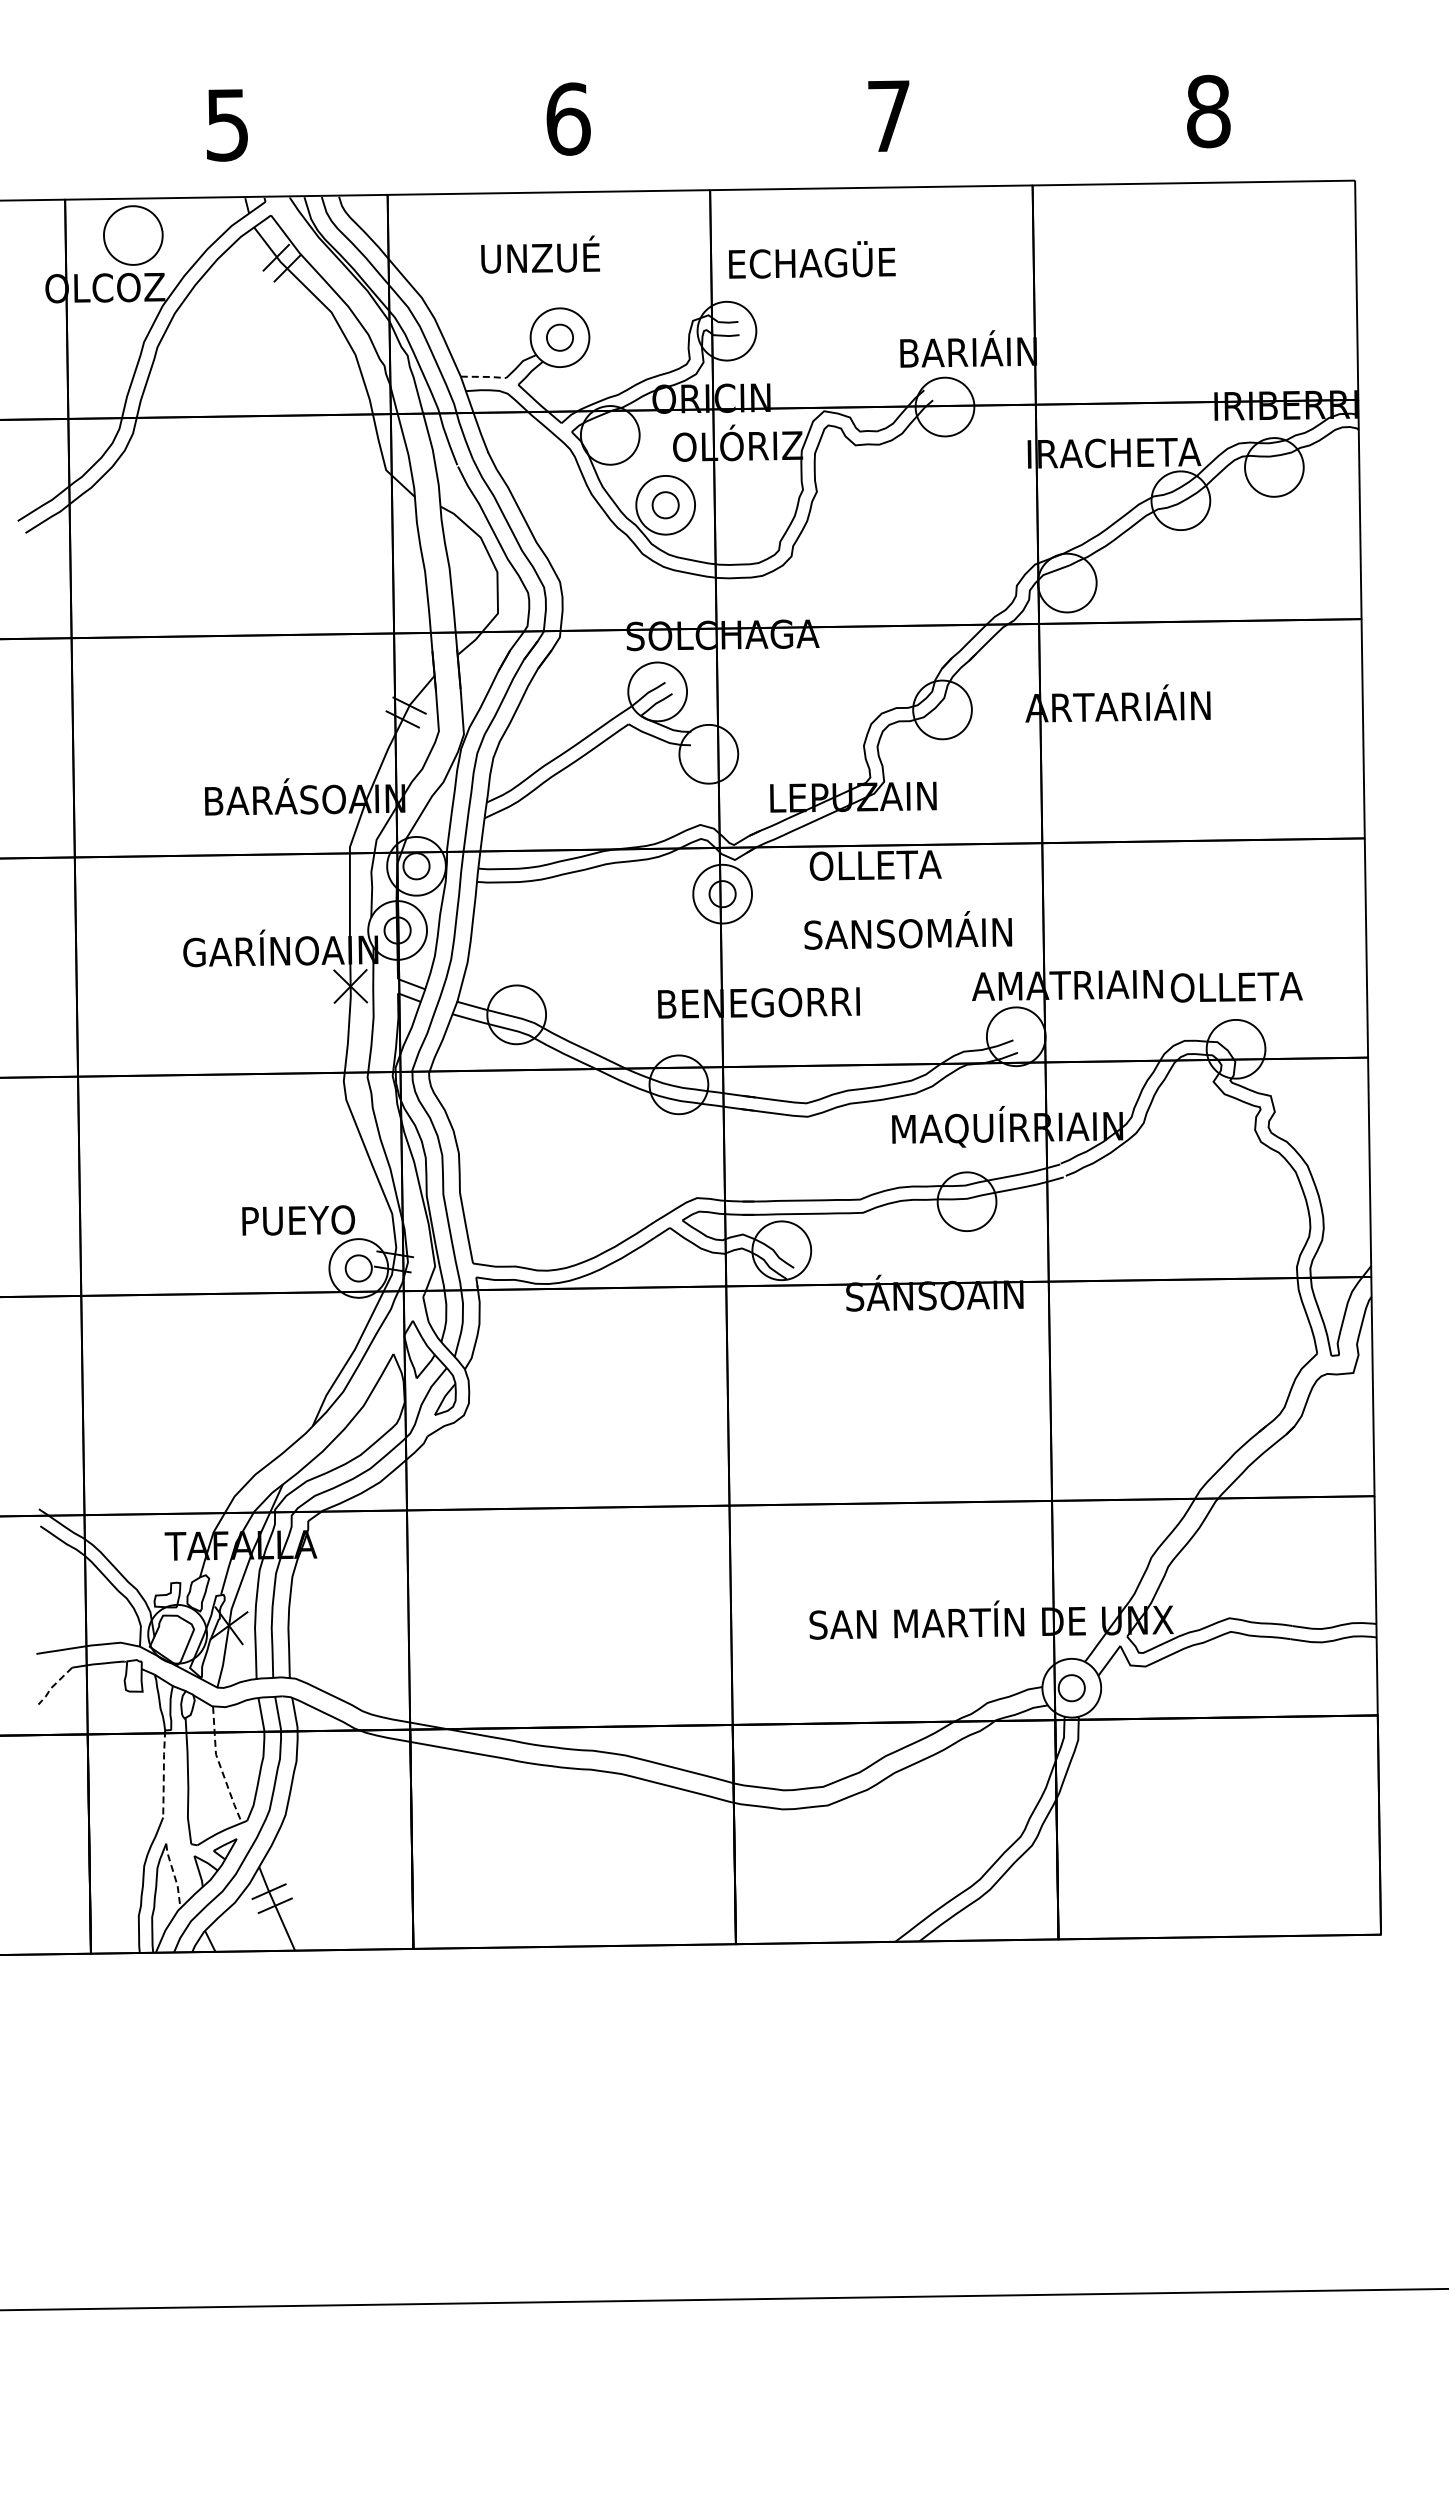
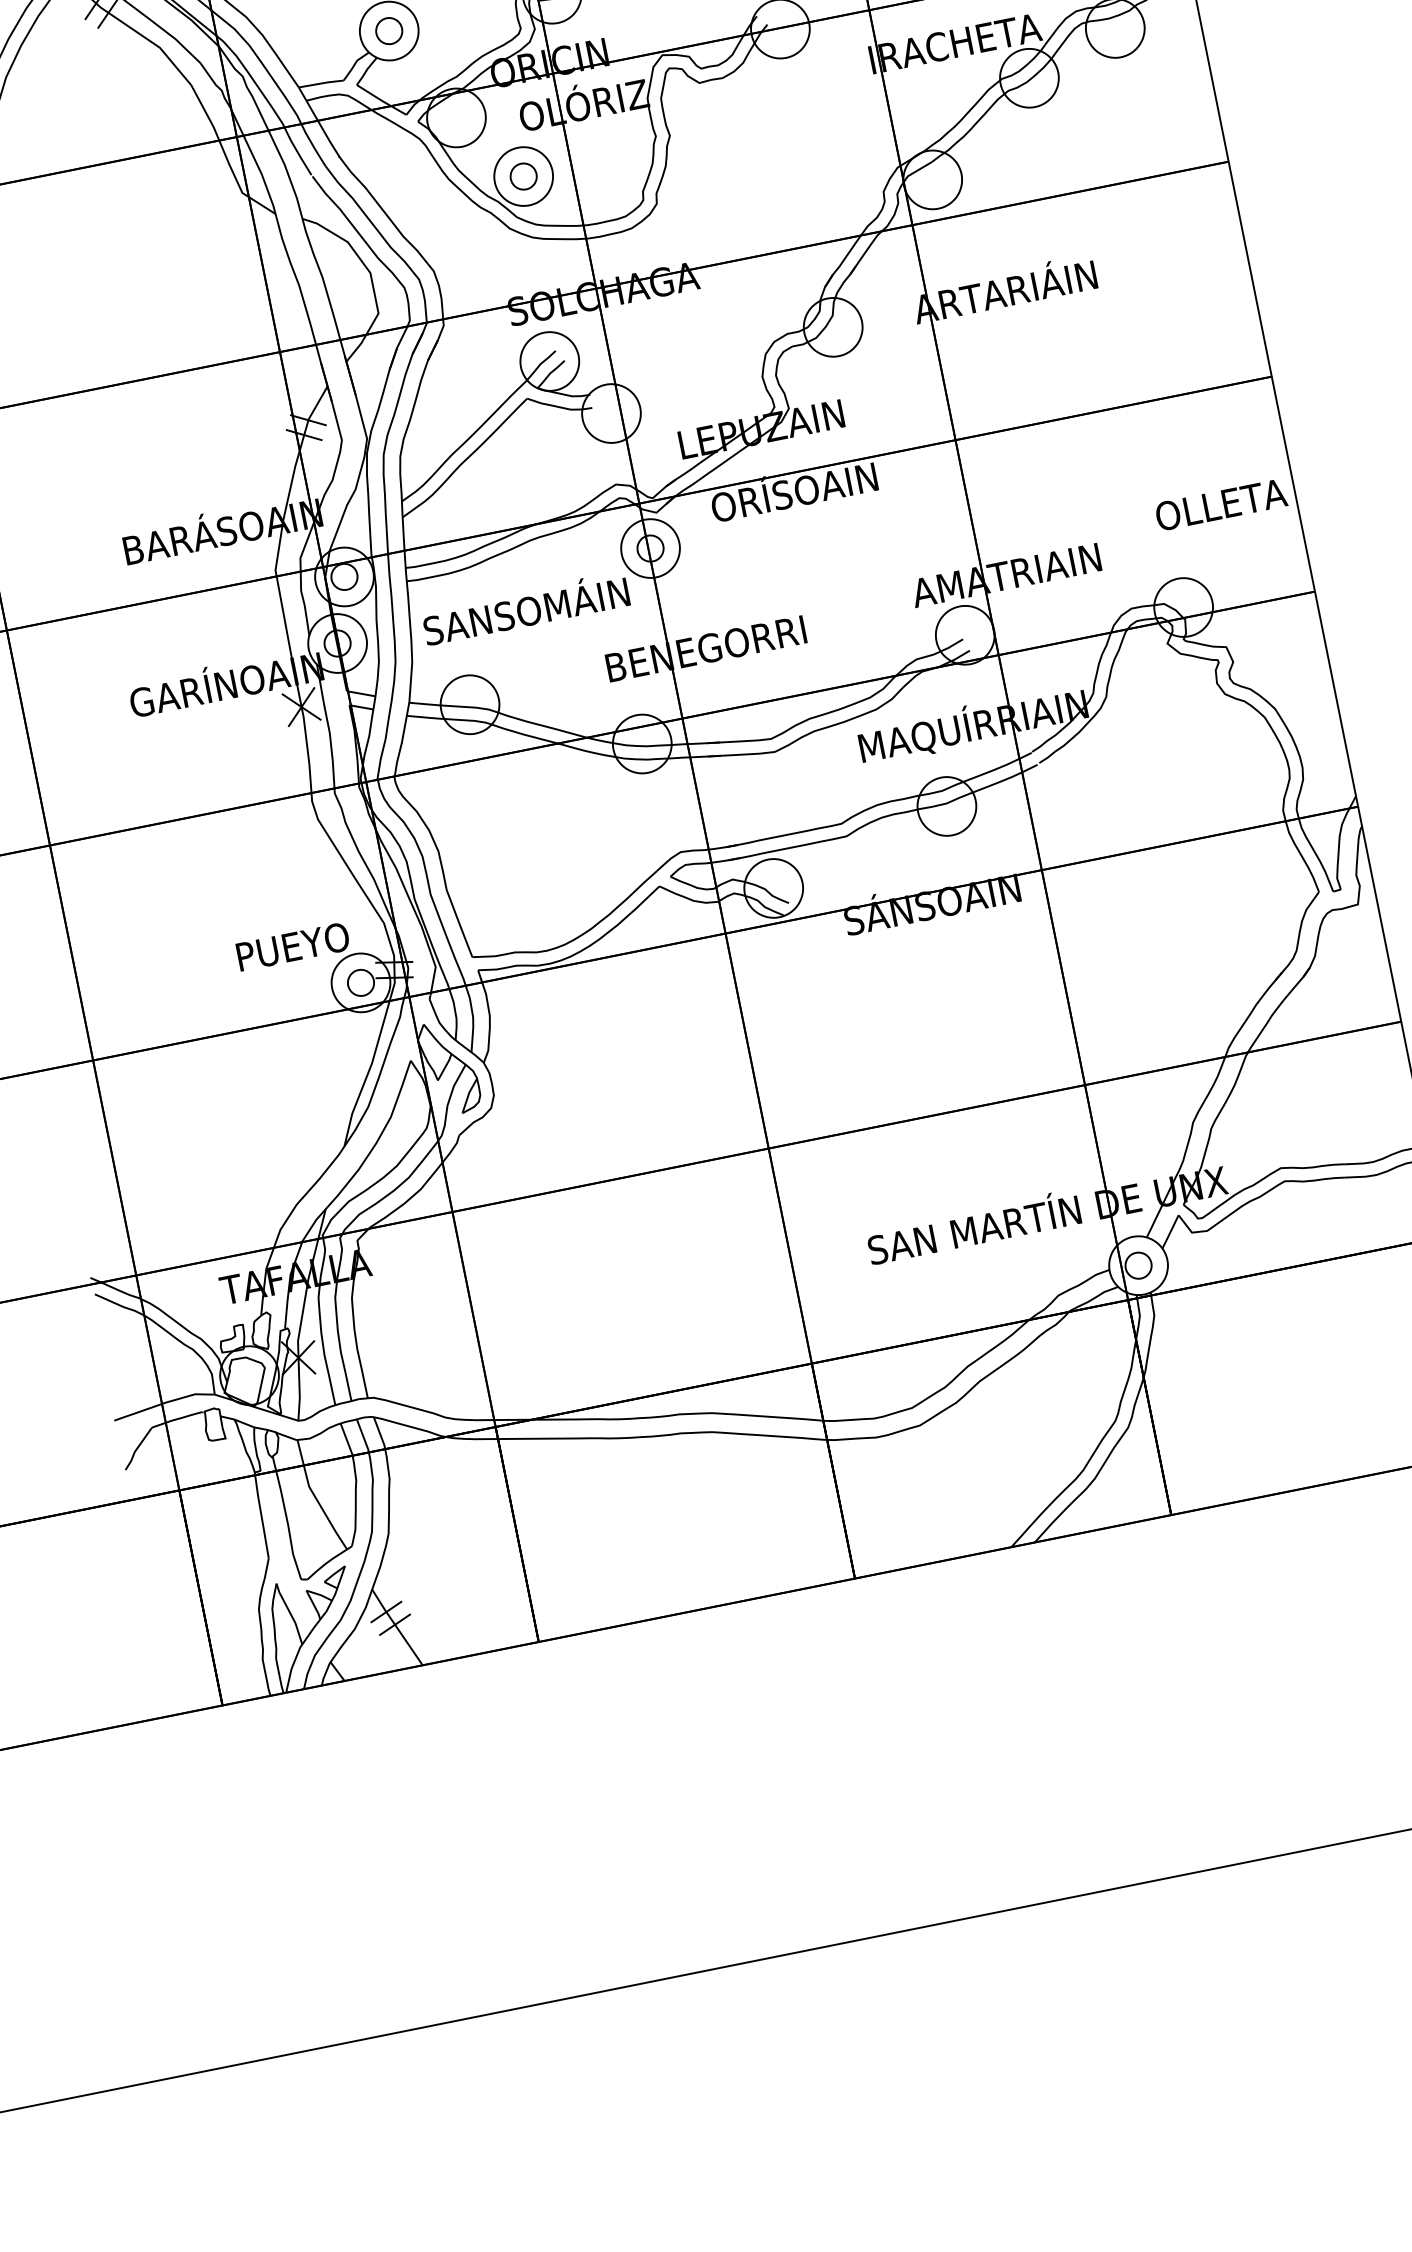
line: (484, 376) -> (322, 82), dashed -> solid
text: (874, 862) -> (794, 489), OLLETA -> ORÍSOAIN
text: (908, 930) -> (526, 608), moved
text: (1236, 987) -> (1221, 505), moved
line: (53, 1686) -> (137, 1449), dashed -> solid
line: (220, 1767) -> (315, 1498), dashed -> solid
line: (163, 1774) -> (261, 1516), dashed -> solid
line: (174, 1875) -> (290, 1613), dashed -> solid

